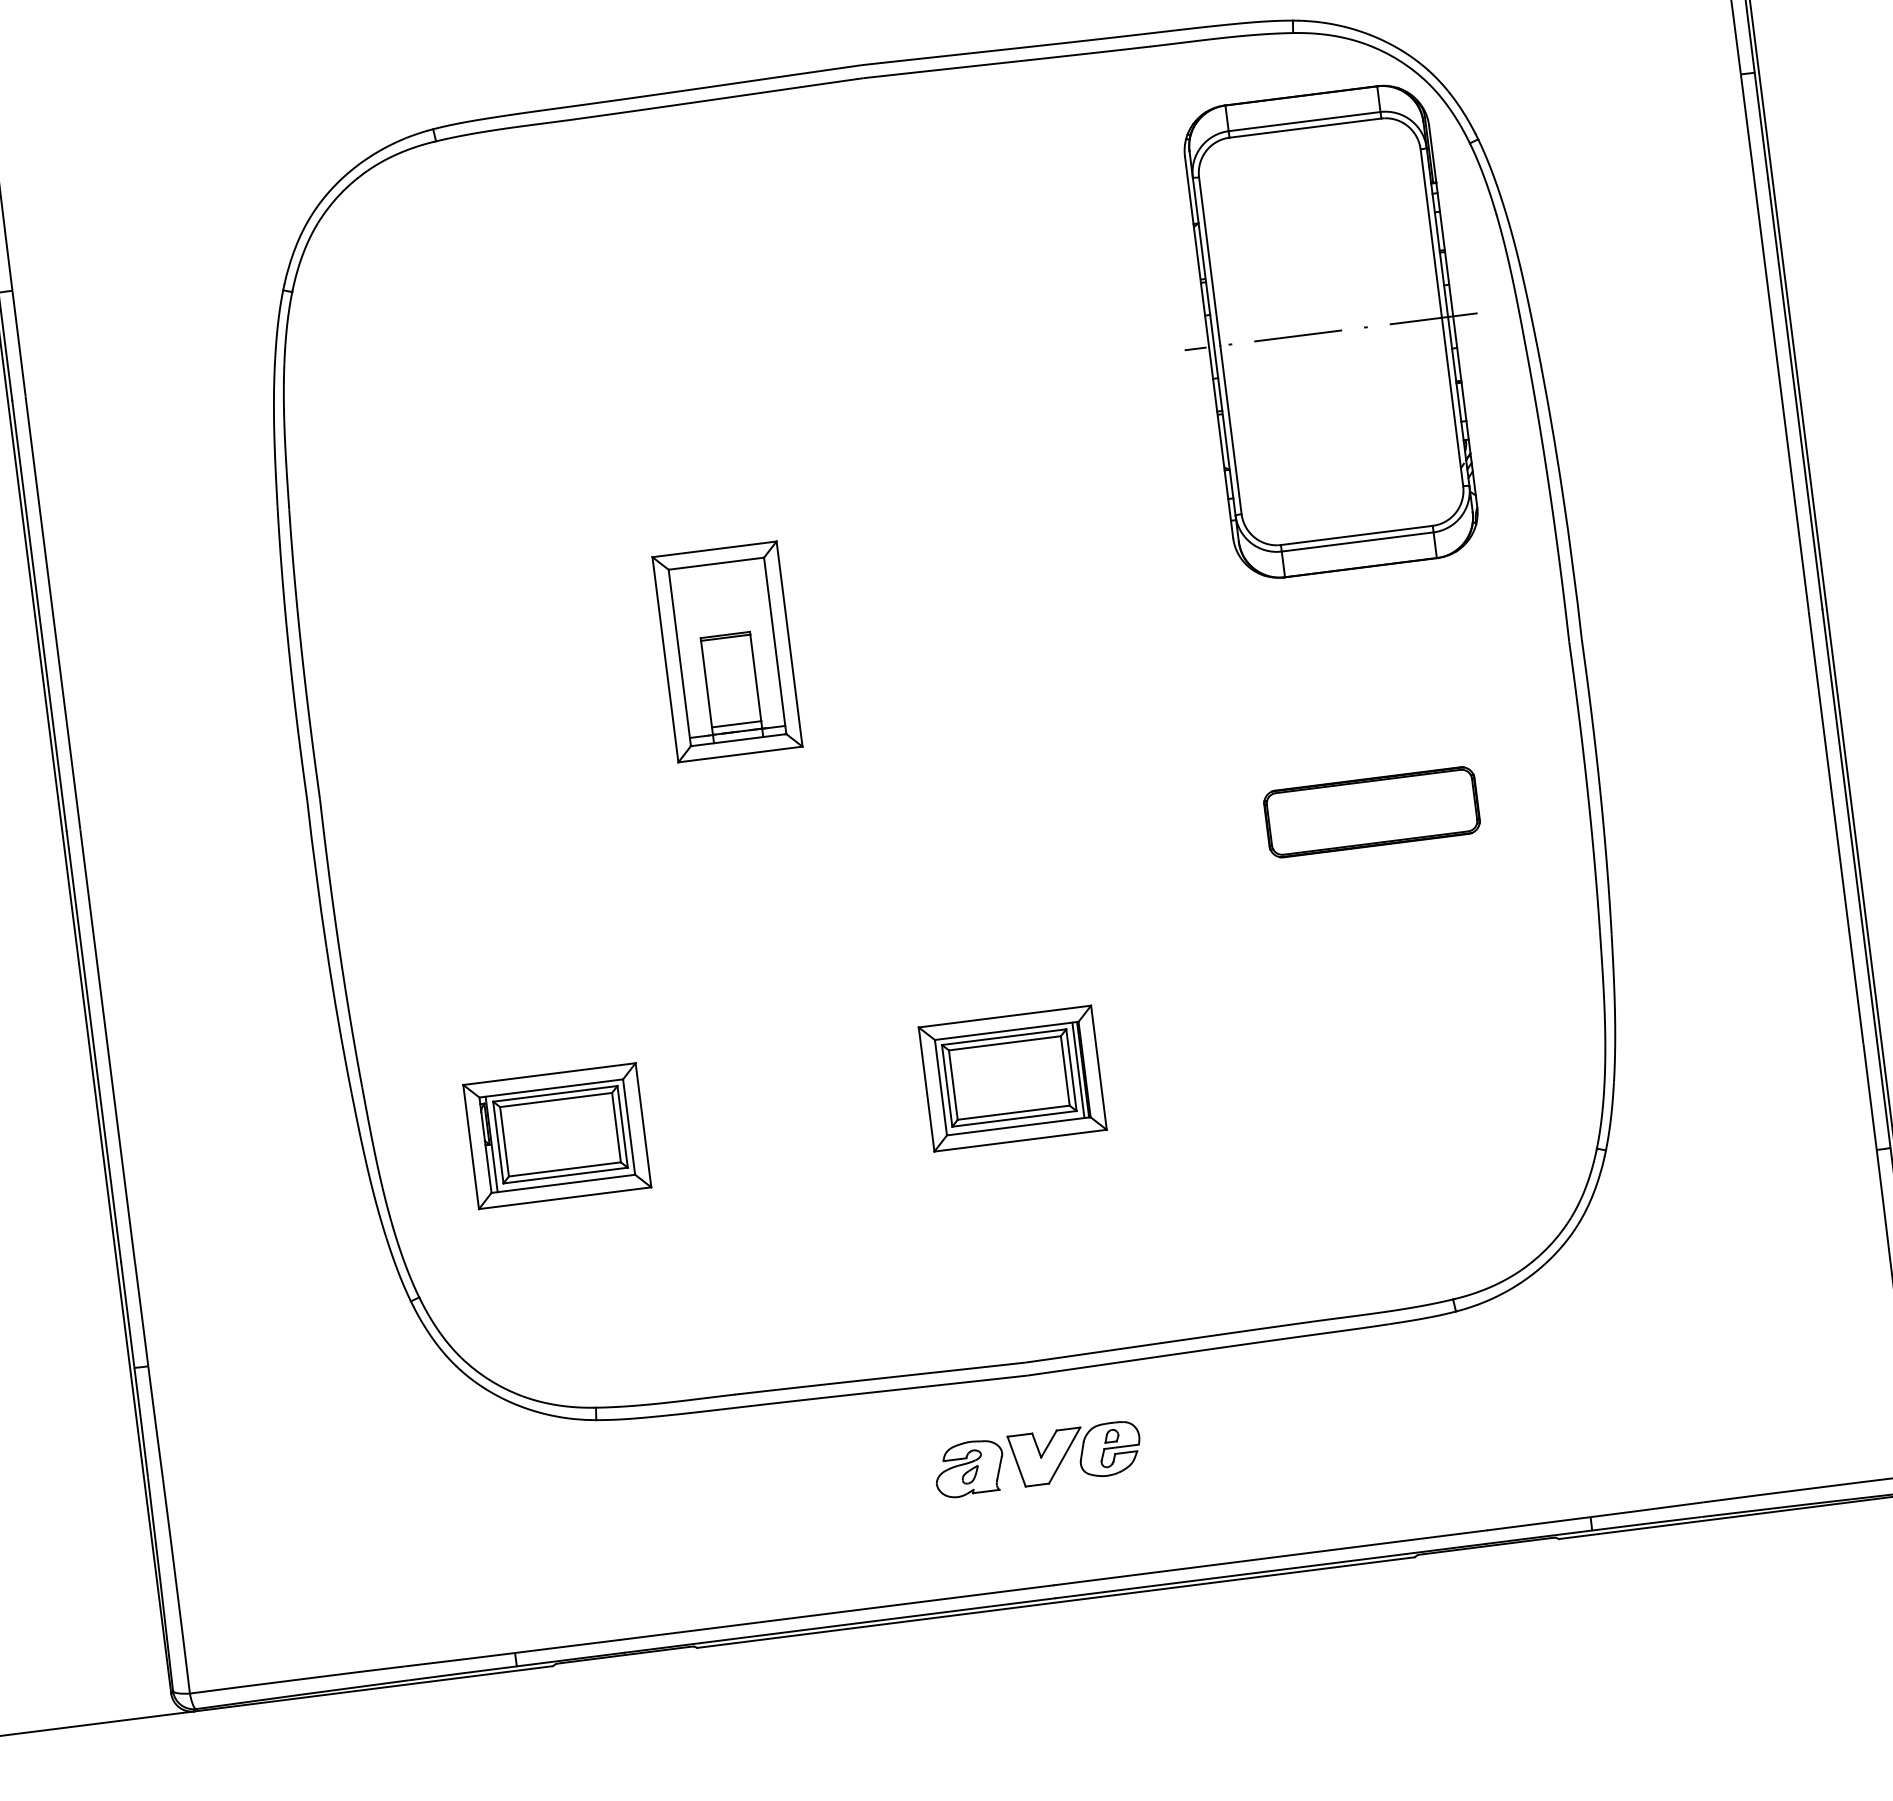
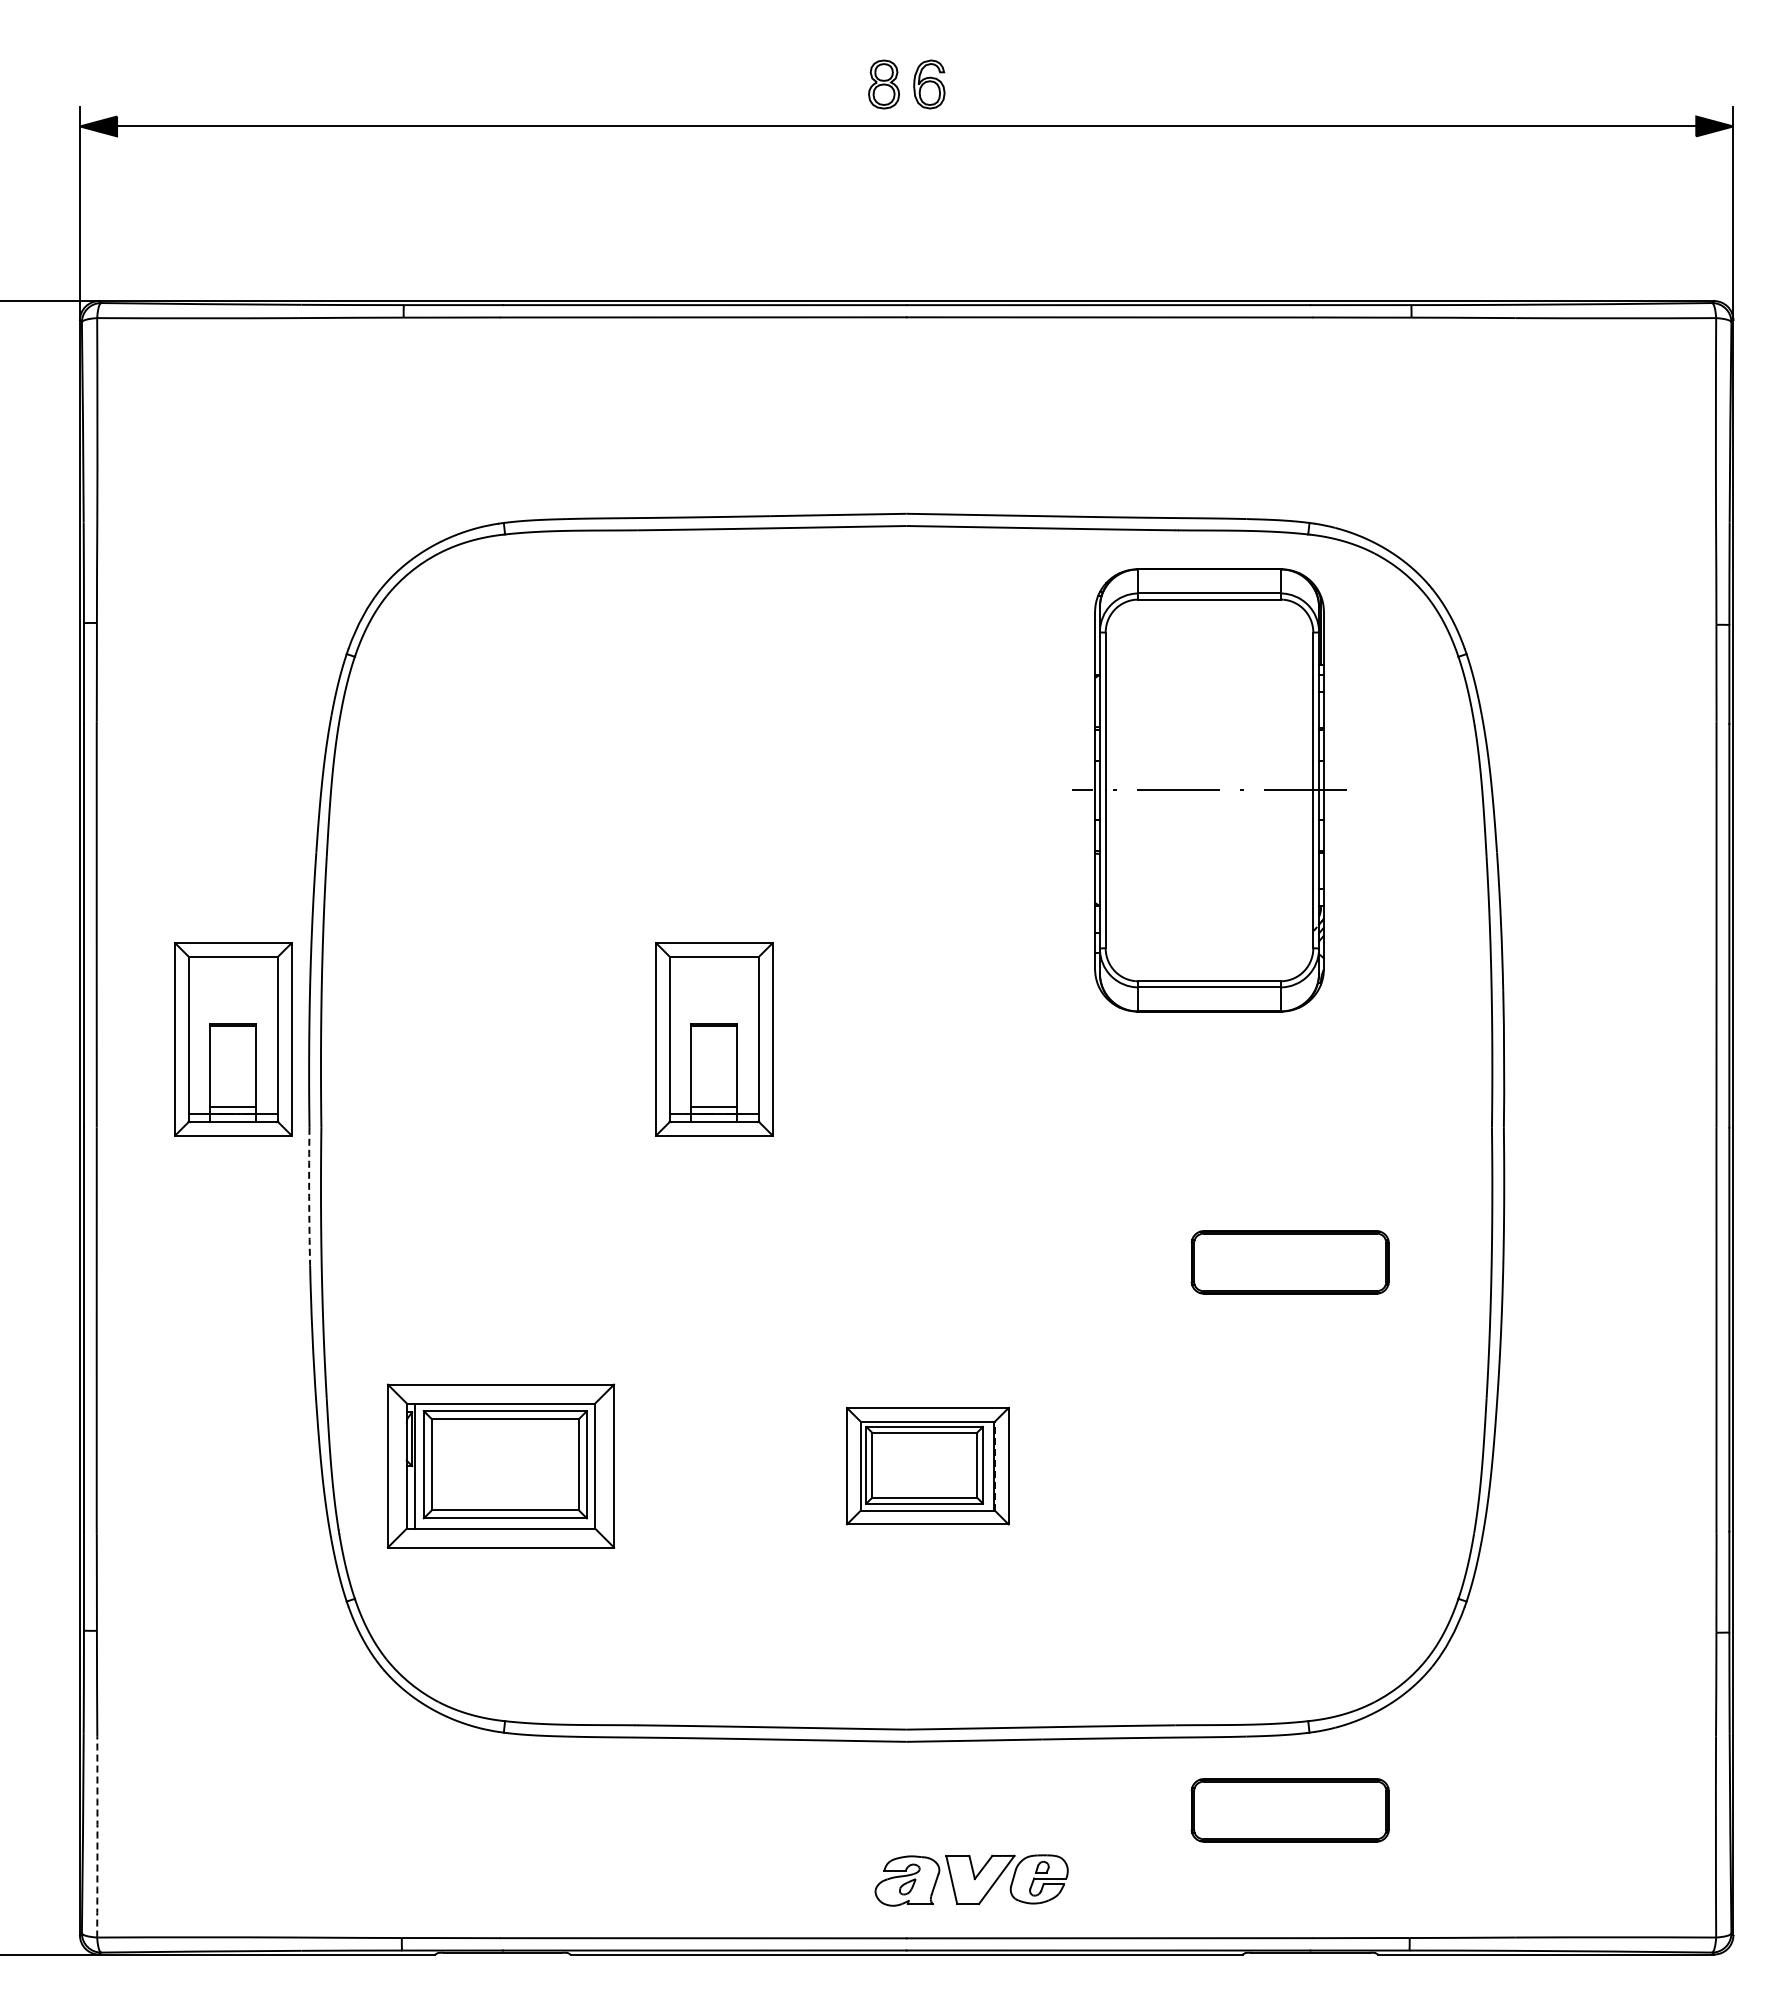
part: (1331, 331) -> (1209, 790), moved
part: (214, 716) -> (233, 1039), added
arc: (316, 874) -> (309, 1196), solid -> dashed
line: (1078, 1069) -> (989, 1465), removed
line: (1085, 1069) -> (995, 1466), solid -> dashed
part: (556, 1136) -> (500, 1466), size x1.4
part: (1445, 1397) -> (1289, 1810), added
part: (1037, 1459) -> (971, 1880), moved
arc: (176, 1586) -> (97, 1837), solid -> dashed

